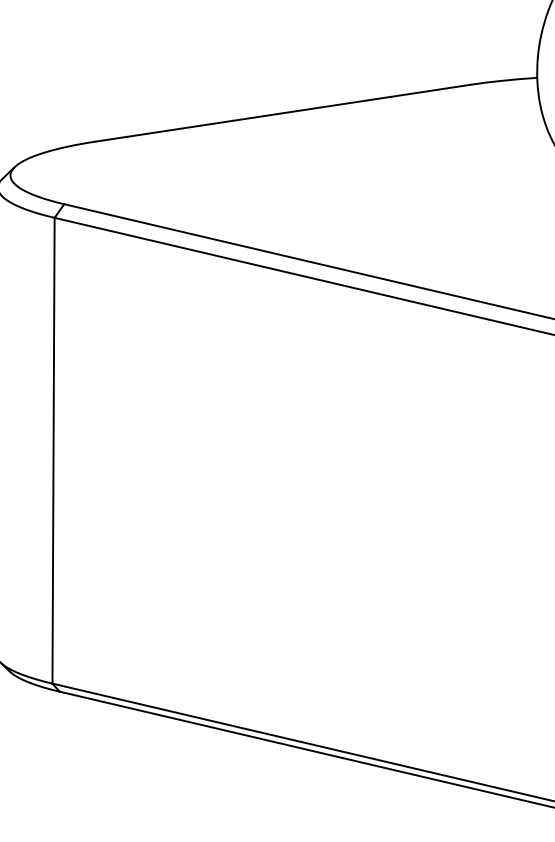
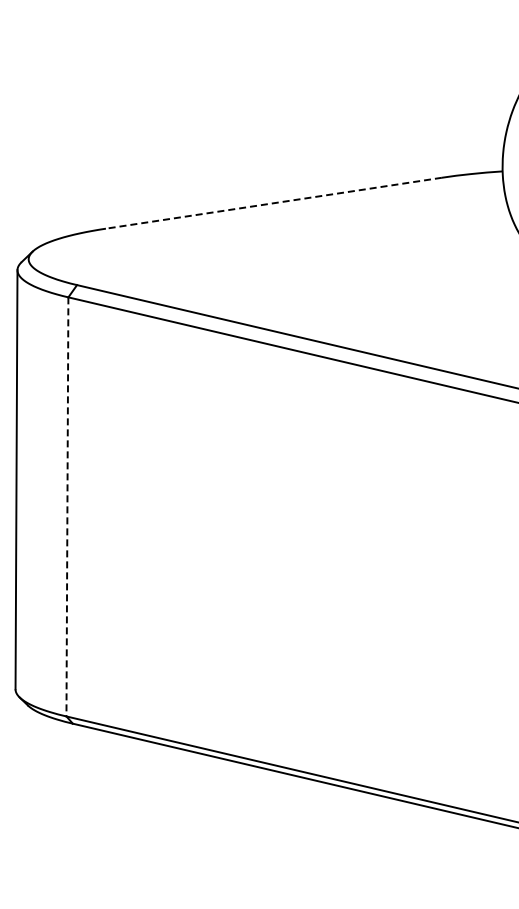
line: (282, 113) -> (273, 203), solid -> dashed
line: (53, 450) -> (67, 506), solid -> dashed

